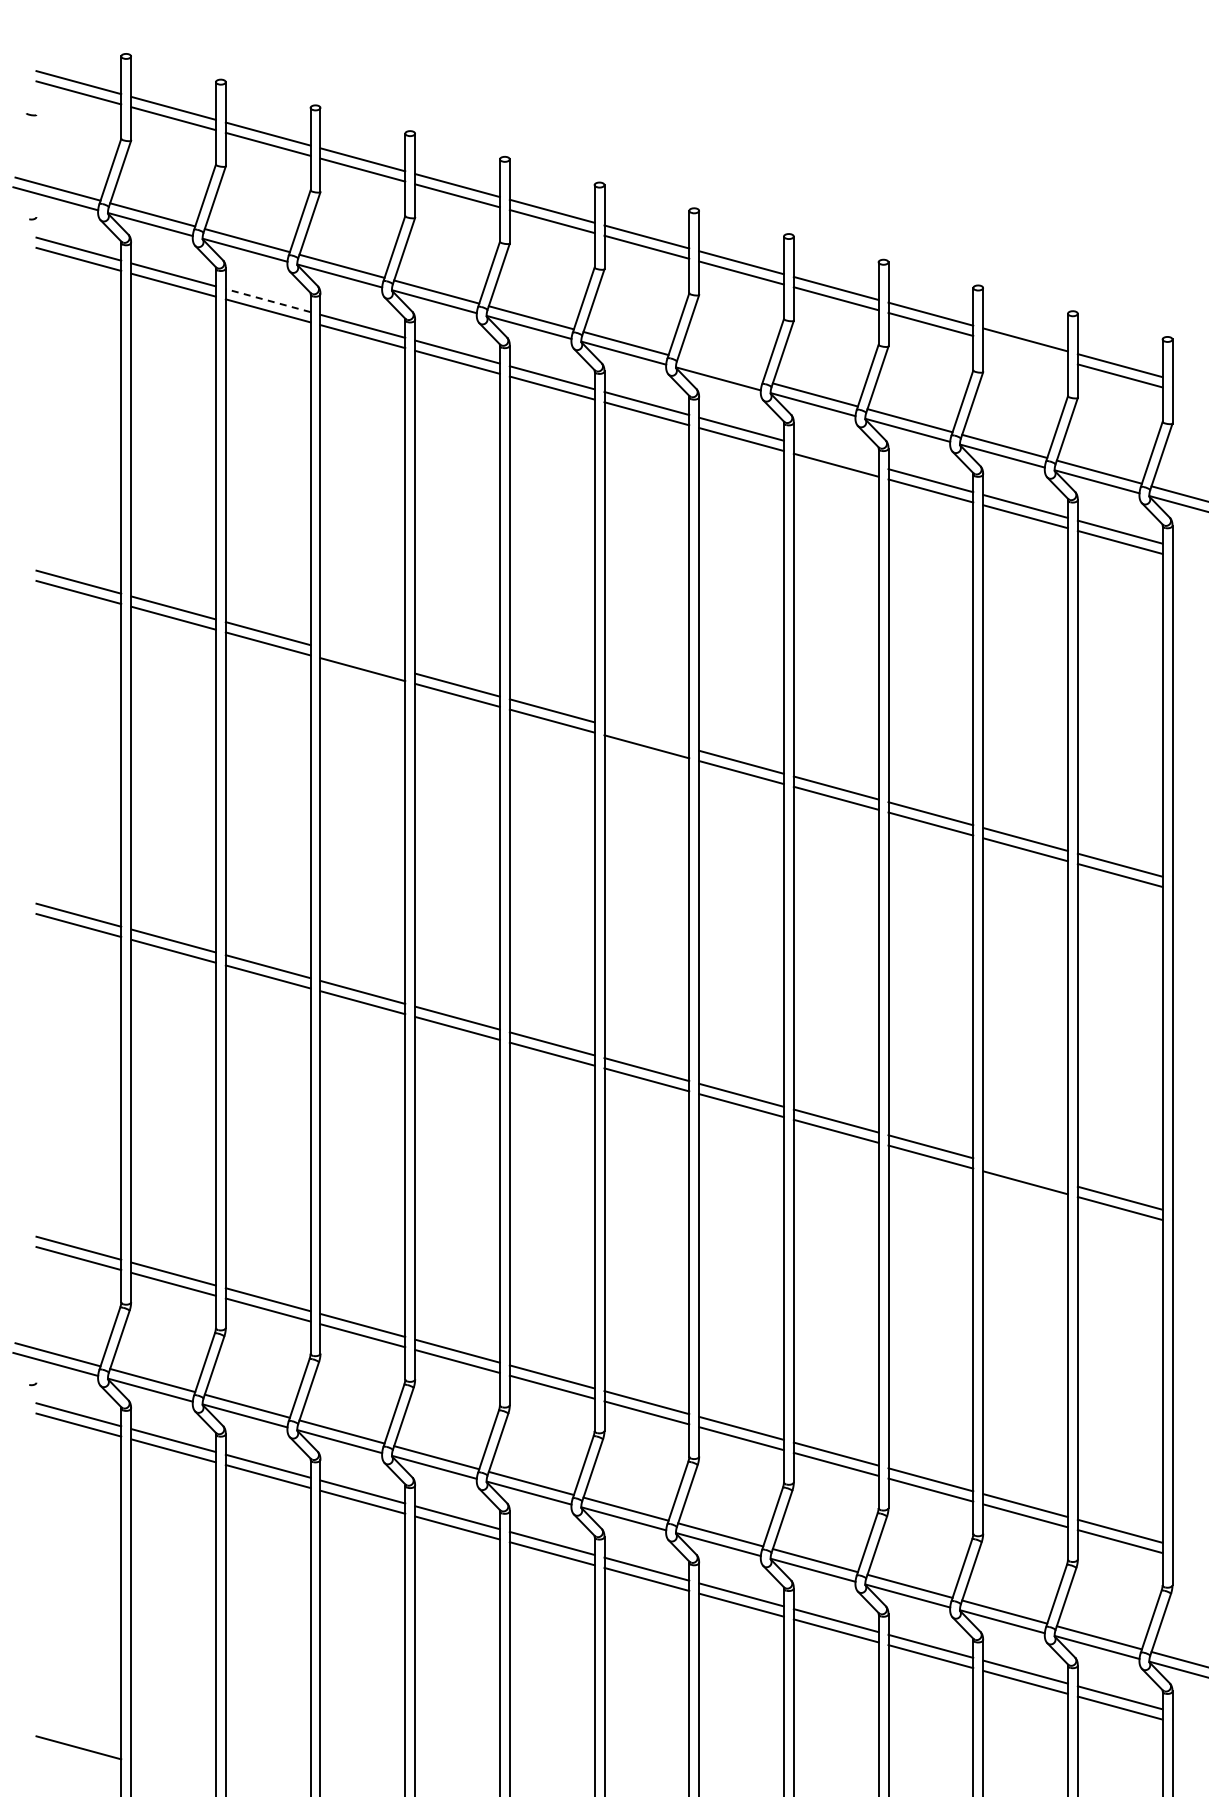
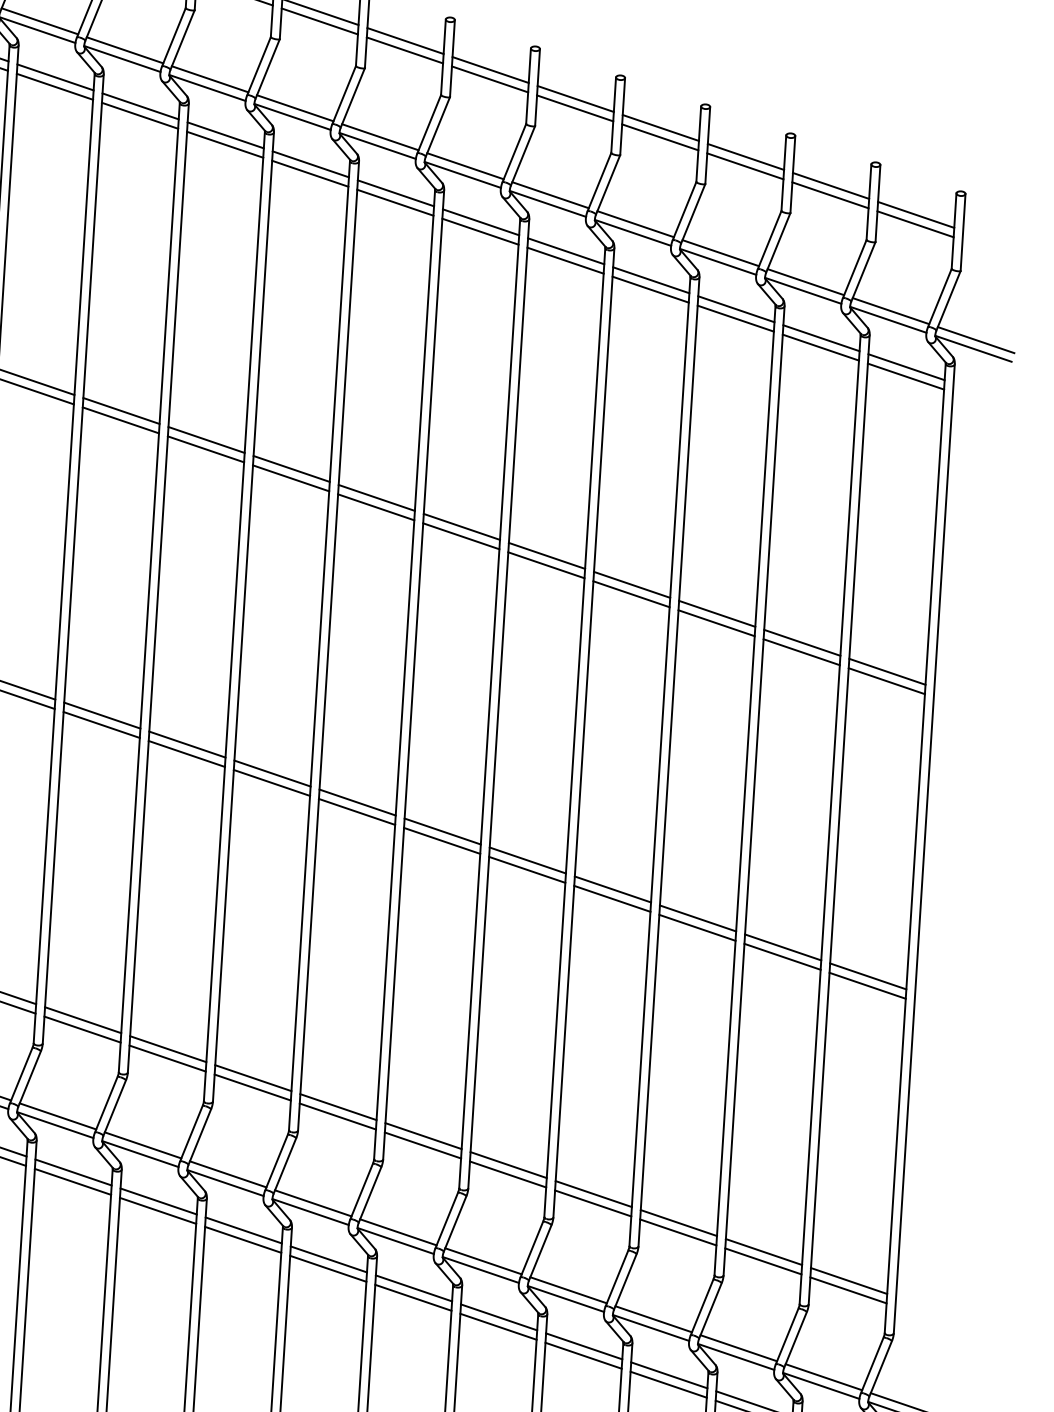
line: (268, 300) -> (140, 106), dashed -> solid
line: (1025, 349) -> (830, 194), added
line: (720, 368) -> (550, 194), added
line: (835, 454) -> (650, 279), added
line: (362, 658) -> (206, 439), added
line: (646, 736) -> (461, 526), added
line: (1025, 1172) -> (783, 947), added

